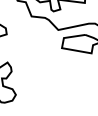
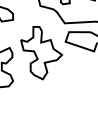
part: (39, 63) -> (41, 53), added

